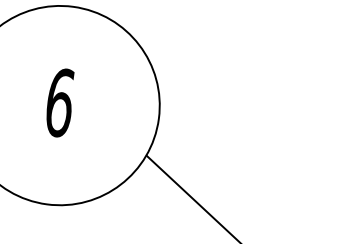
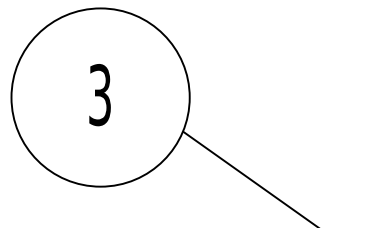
text: (60, 103) -> (100, 95), 6 -> 3

